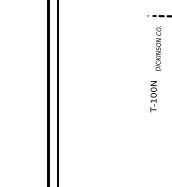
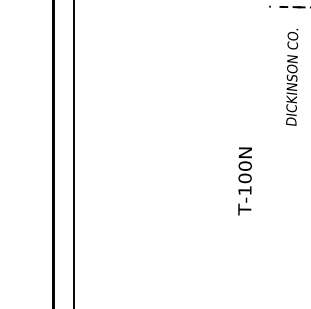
text: (153, 96) -> (244, 180), moved

